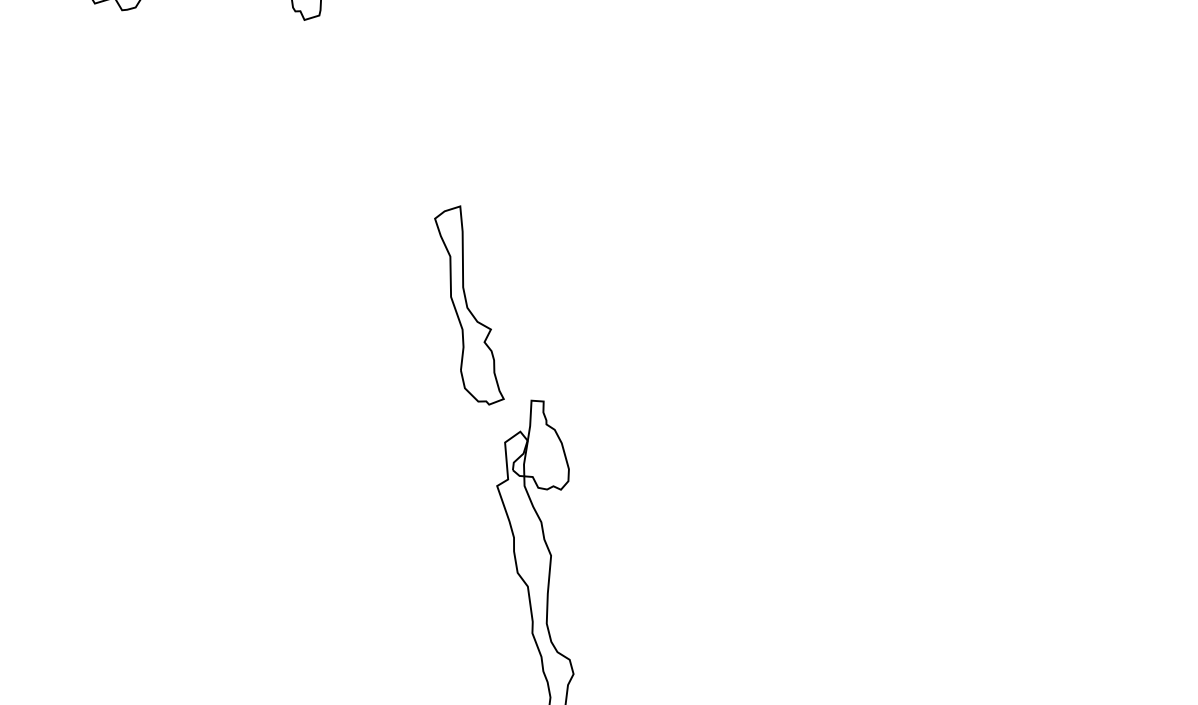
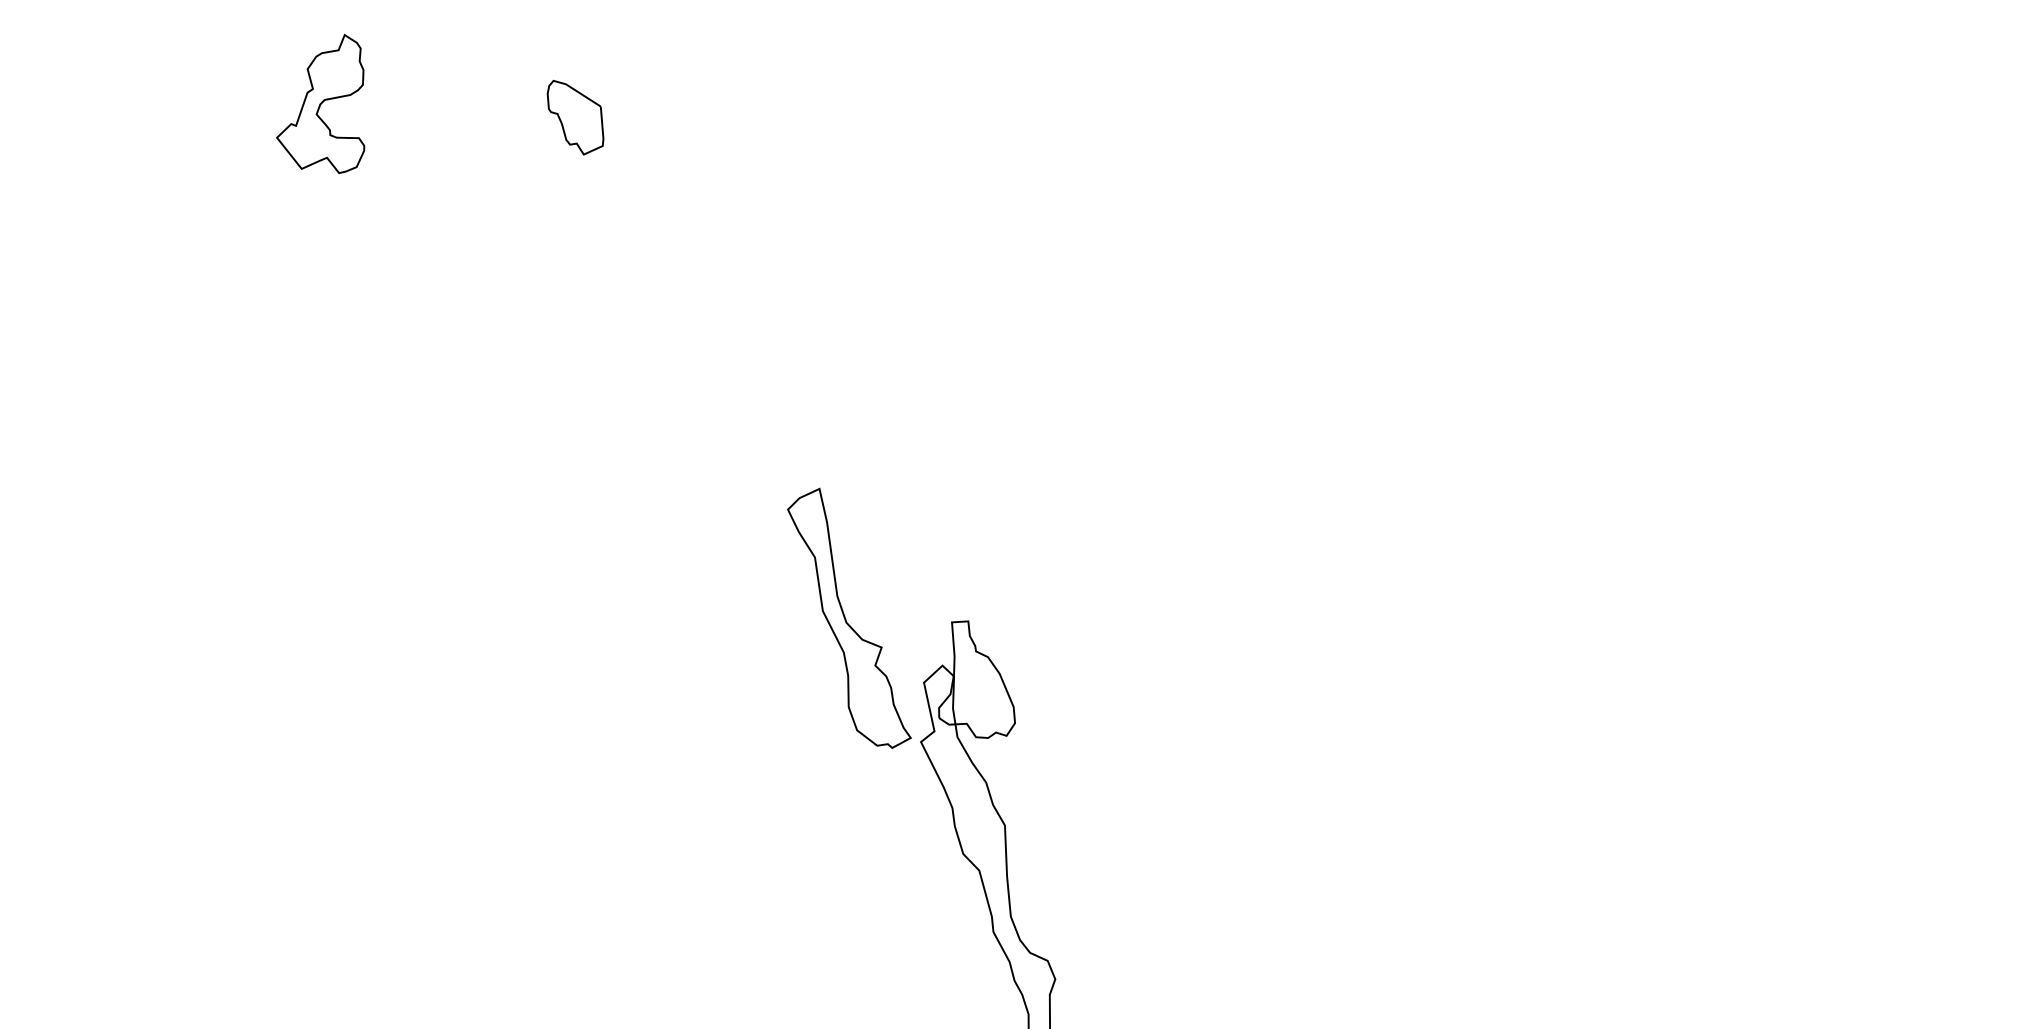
part: (470, 304) -> (849, 617), moved

